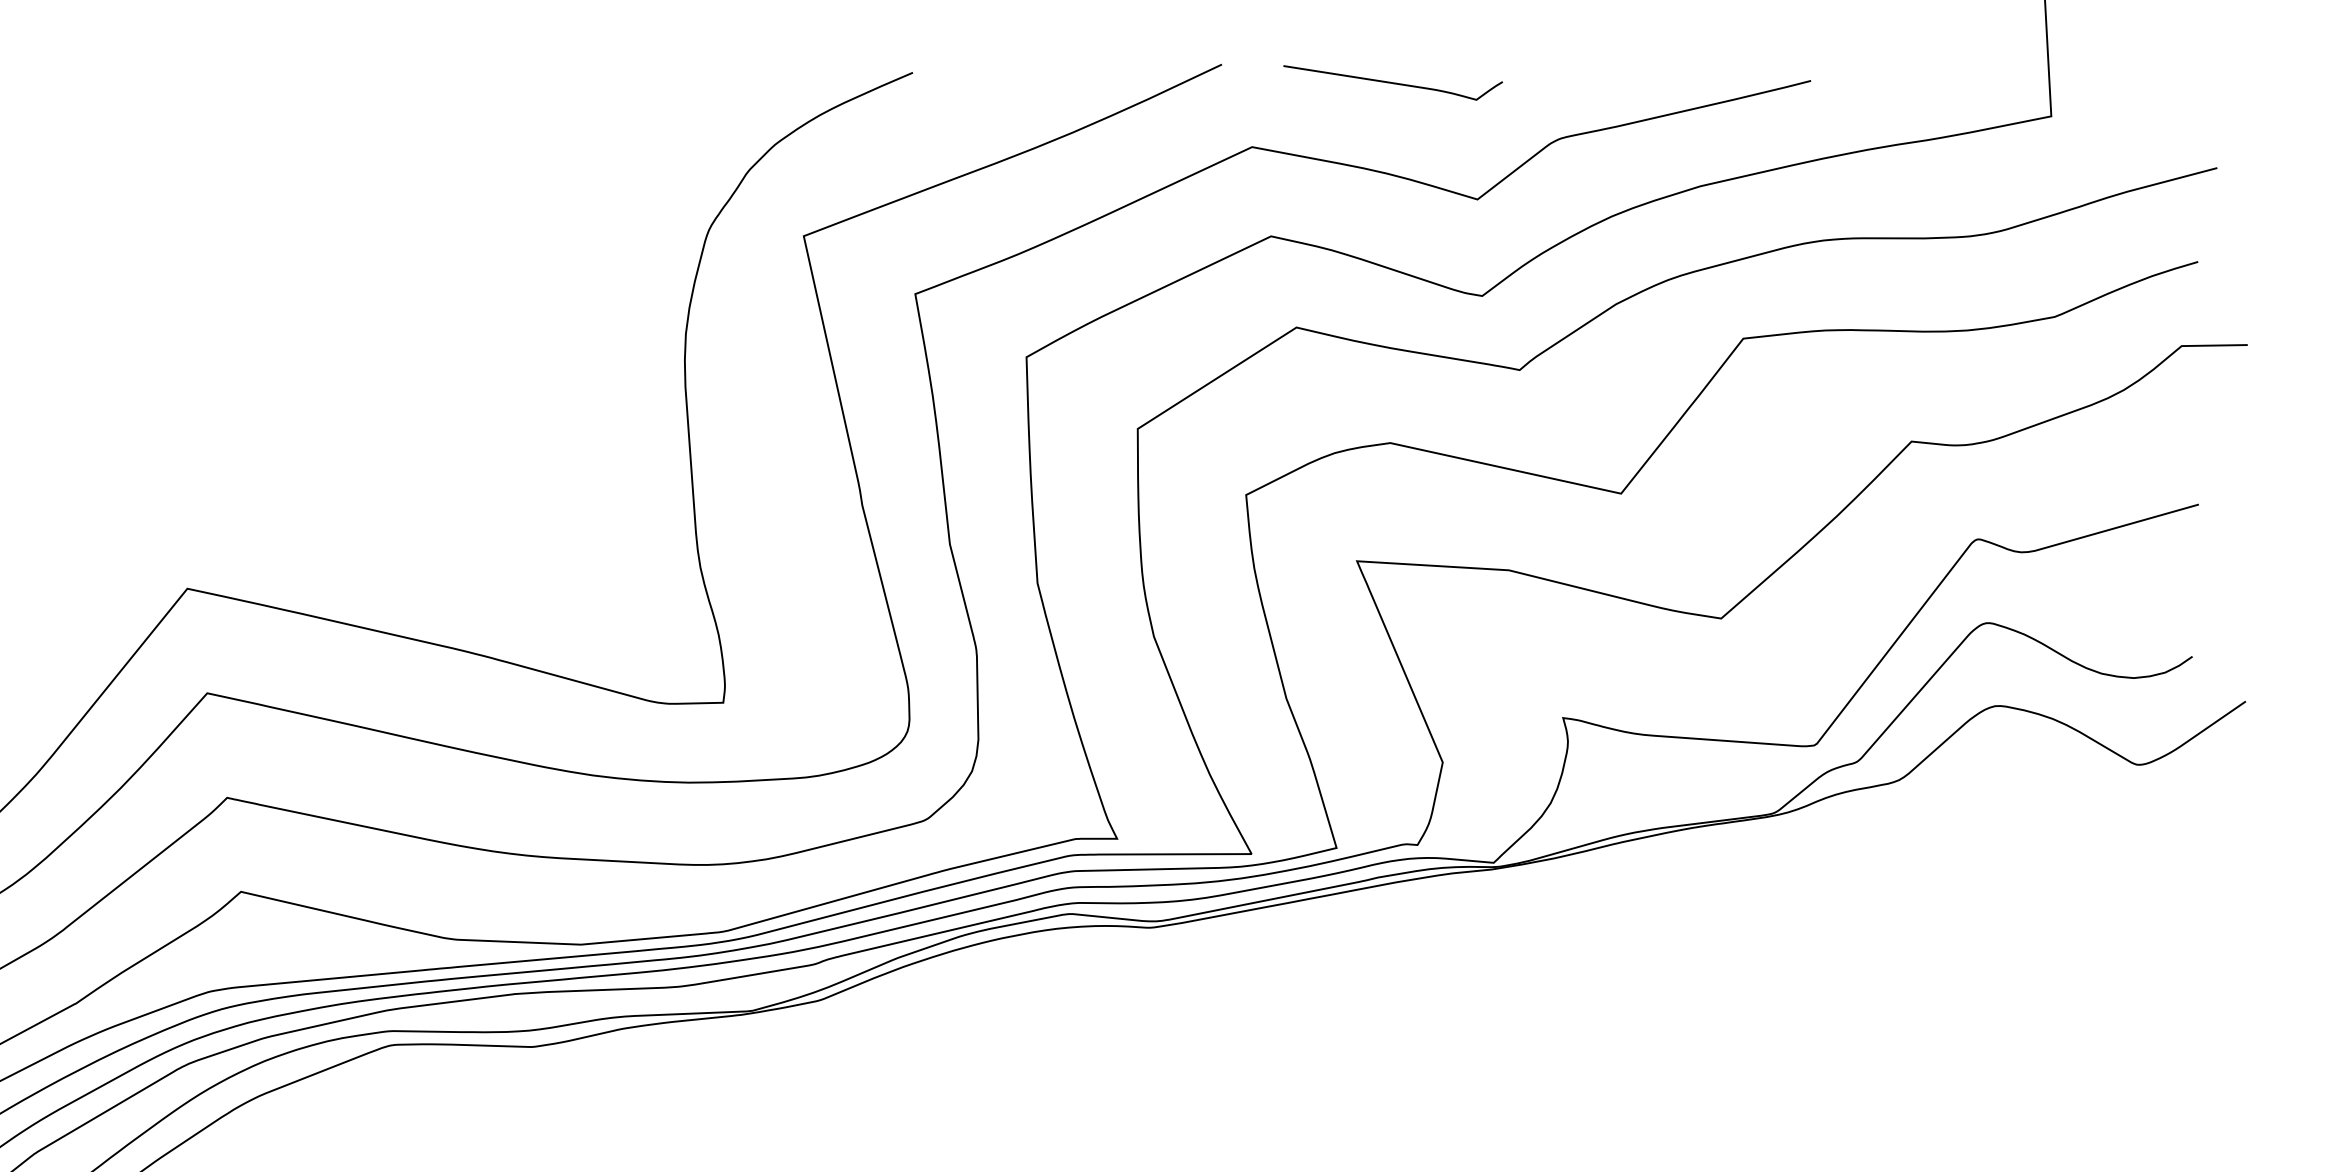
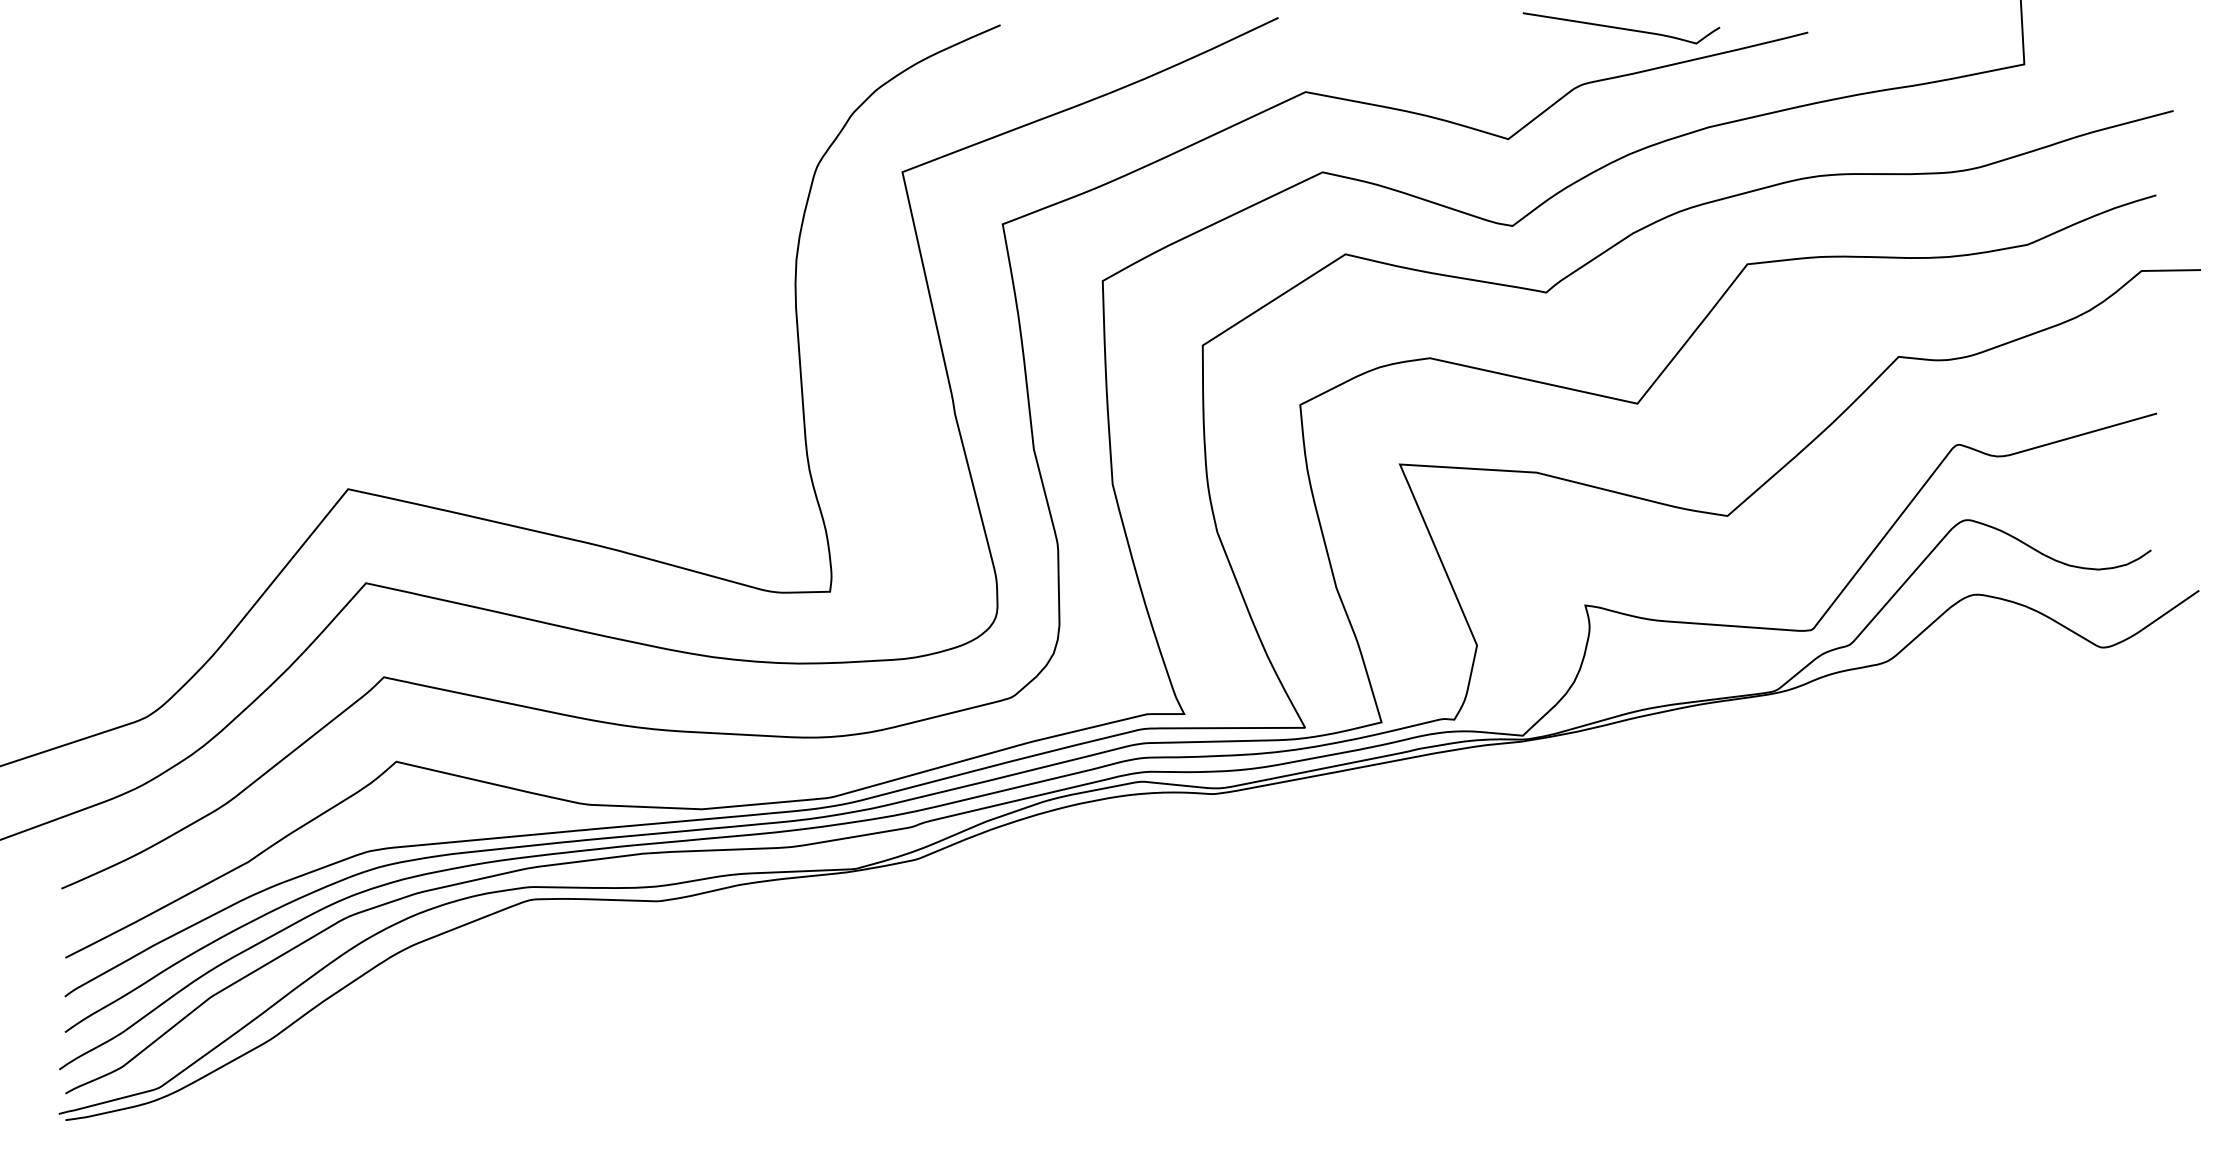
curve: (1393, 83) -> (1621, 28), moved

